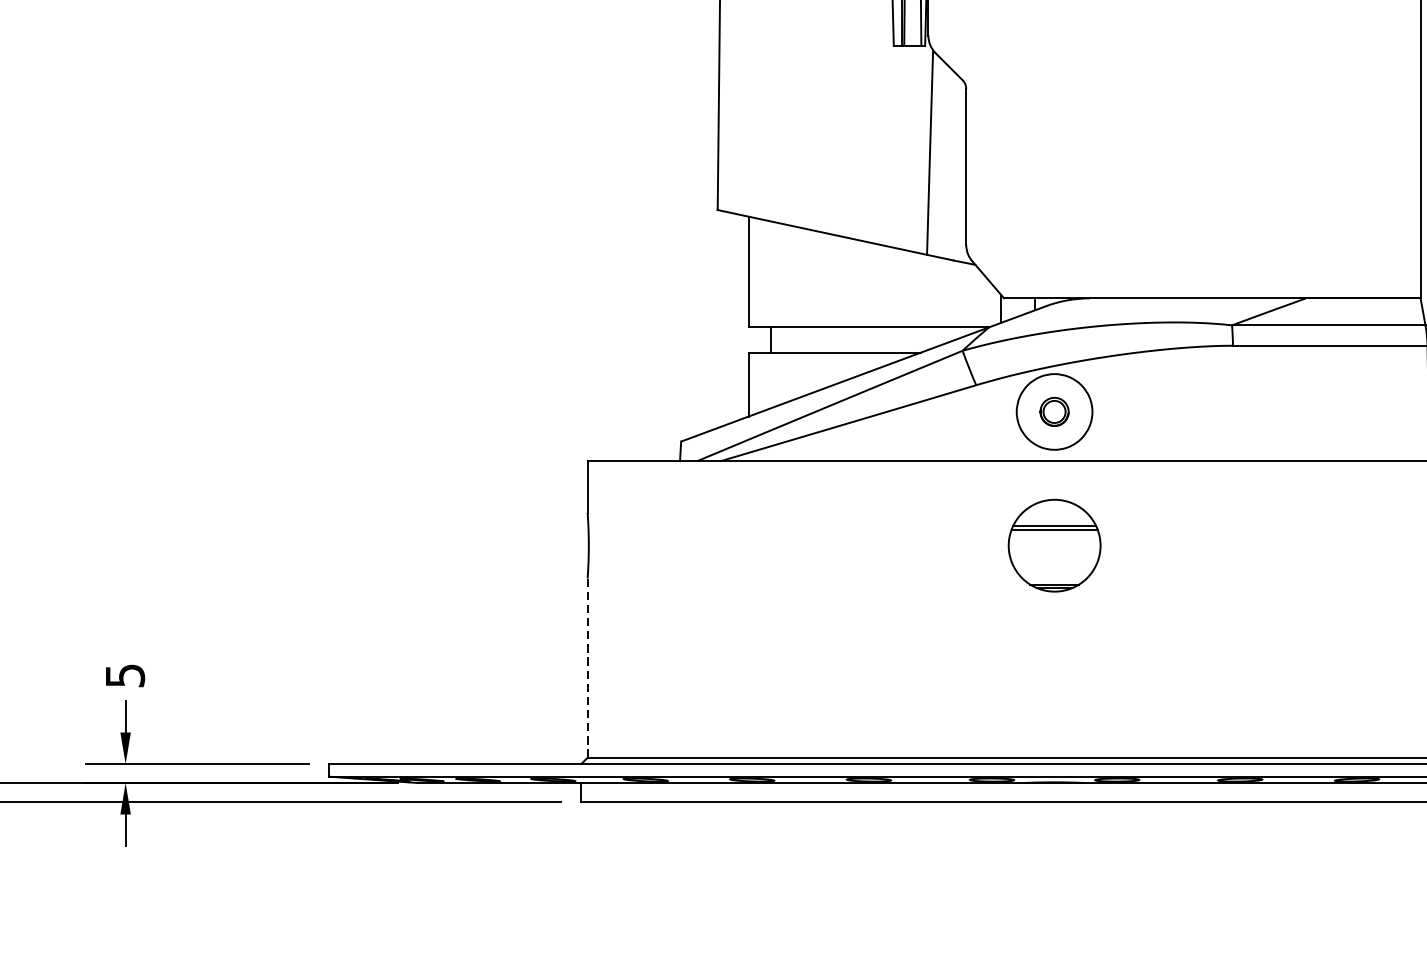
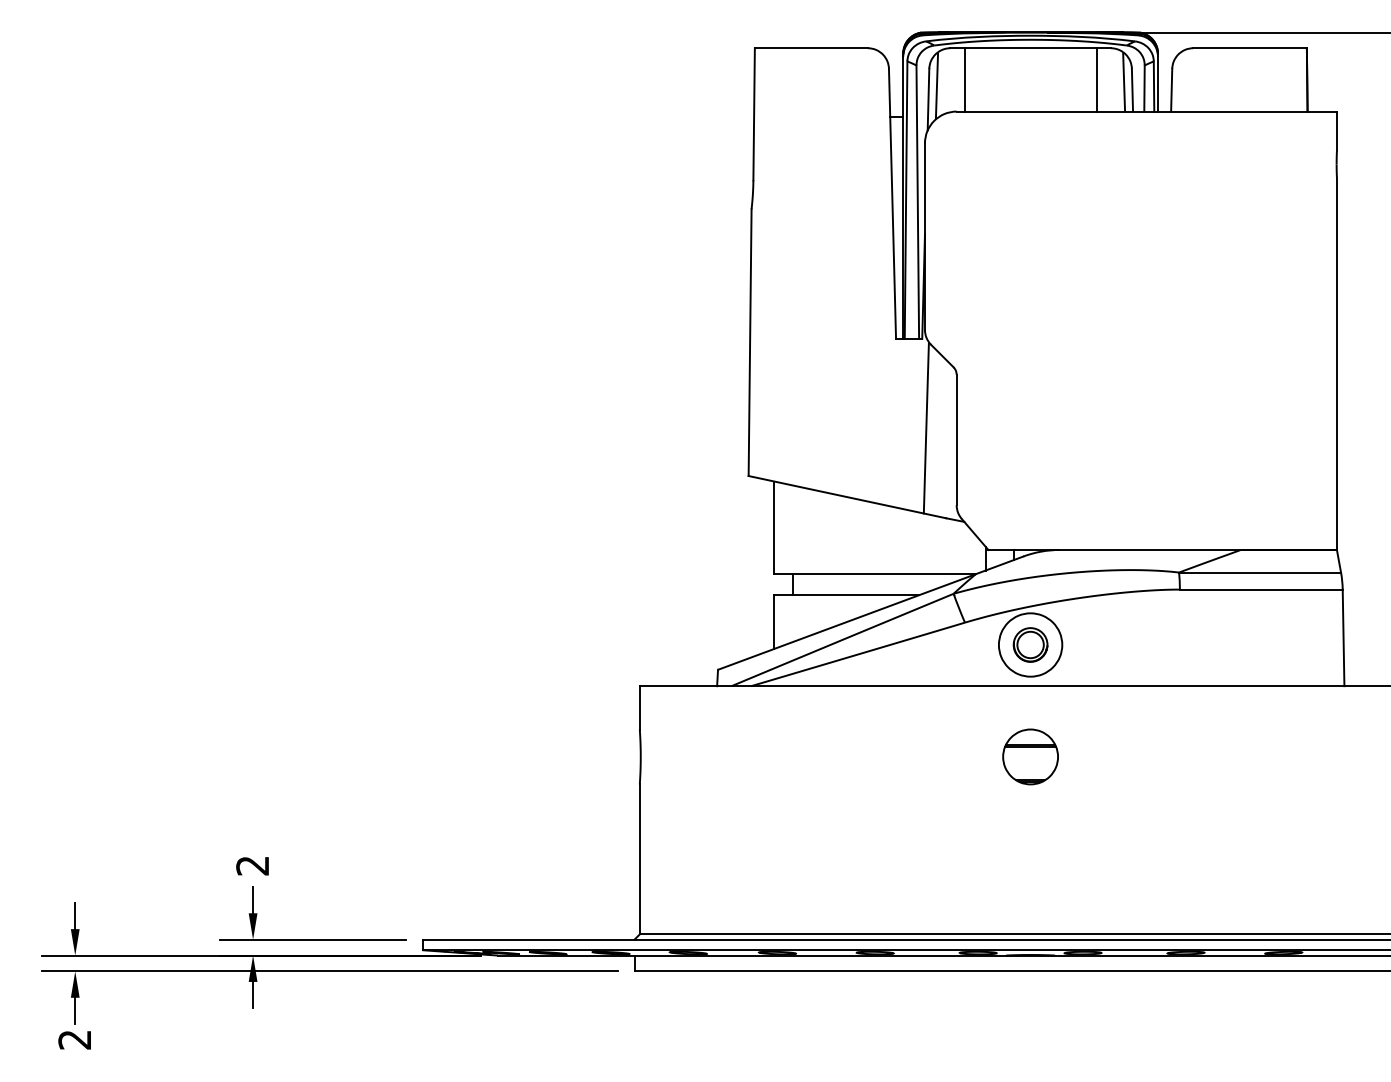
part: (1054, 411) -> (1030, 644), size x1.43
part: (1054, 545) -> (1030, 756), size x0.71
line: (587, 668) -> (639, 859), dashed -> solid
text: (124, 675) -> (252, 865), 5 -> 2

